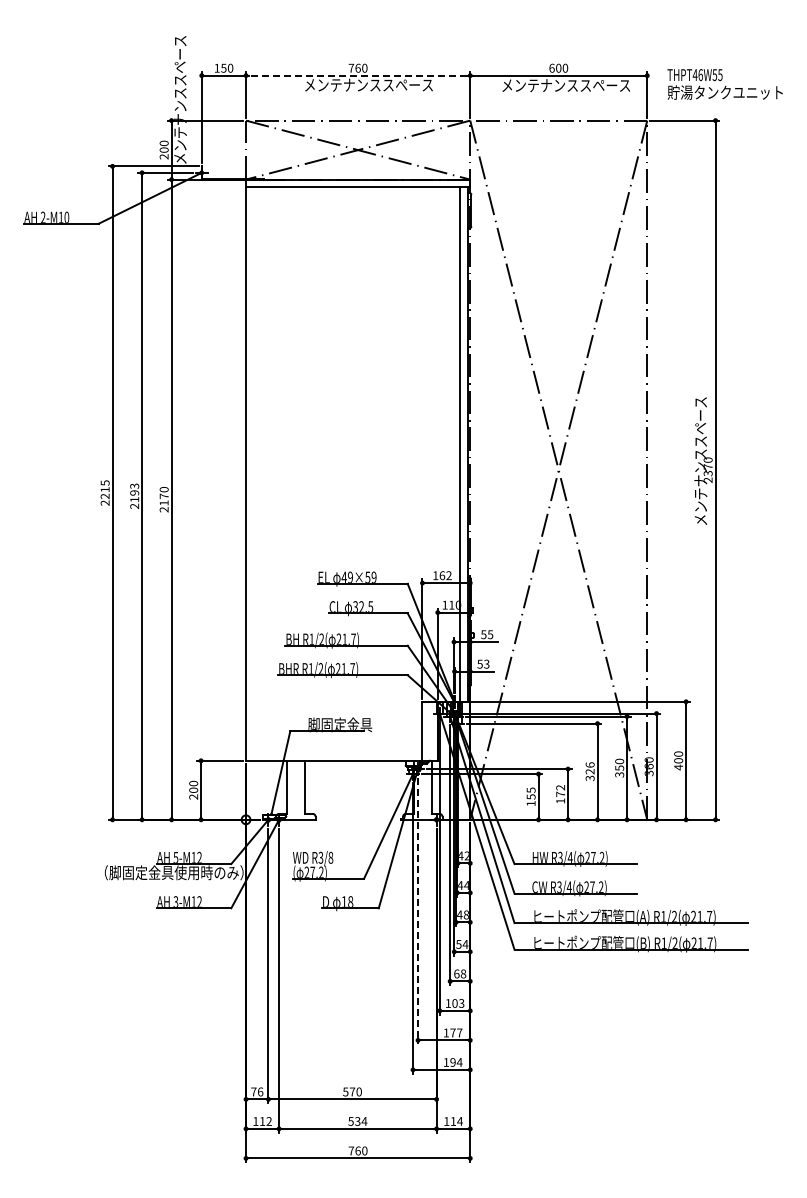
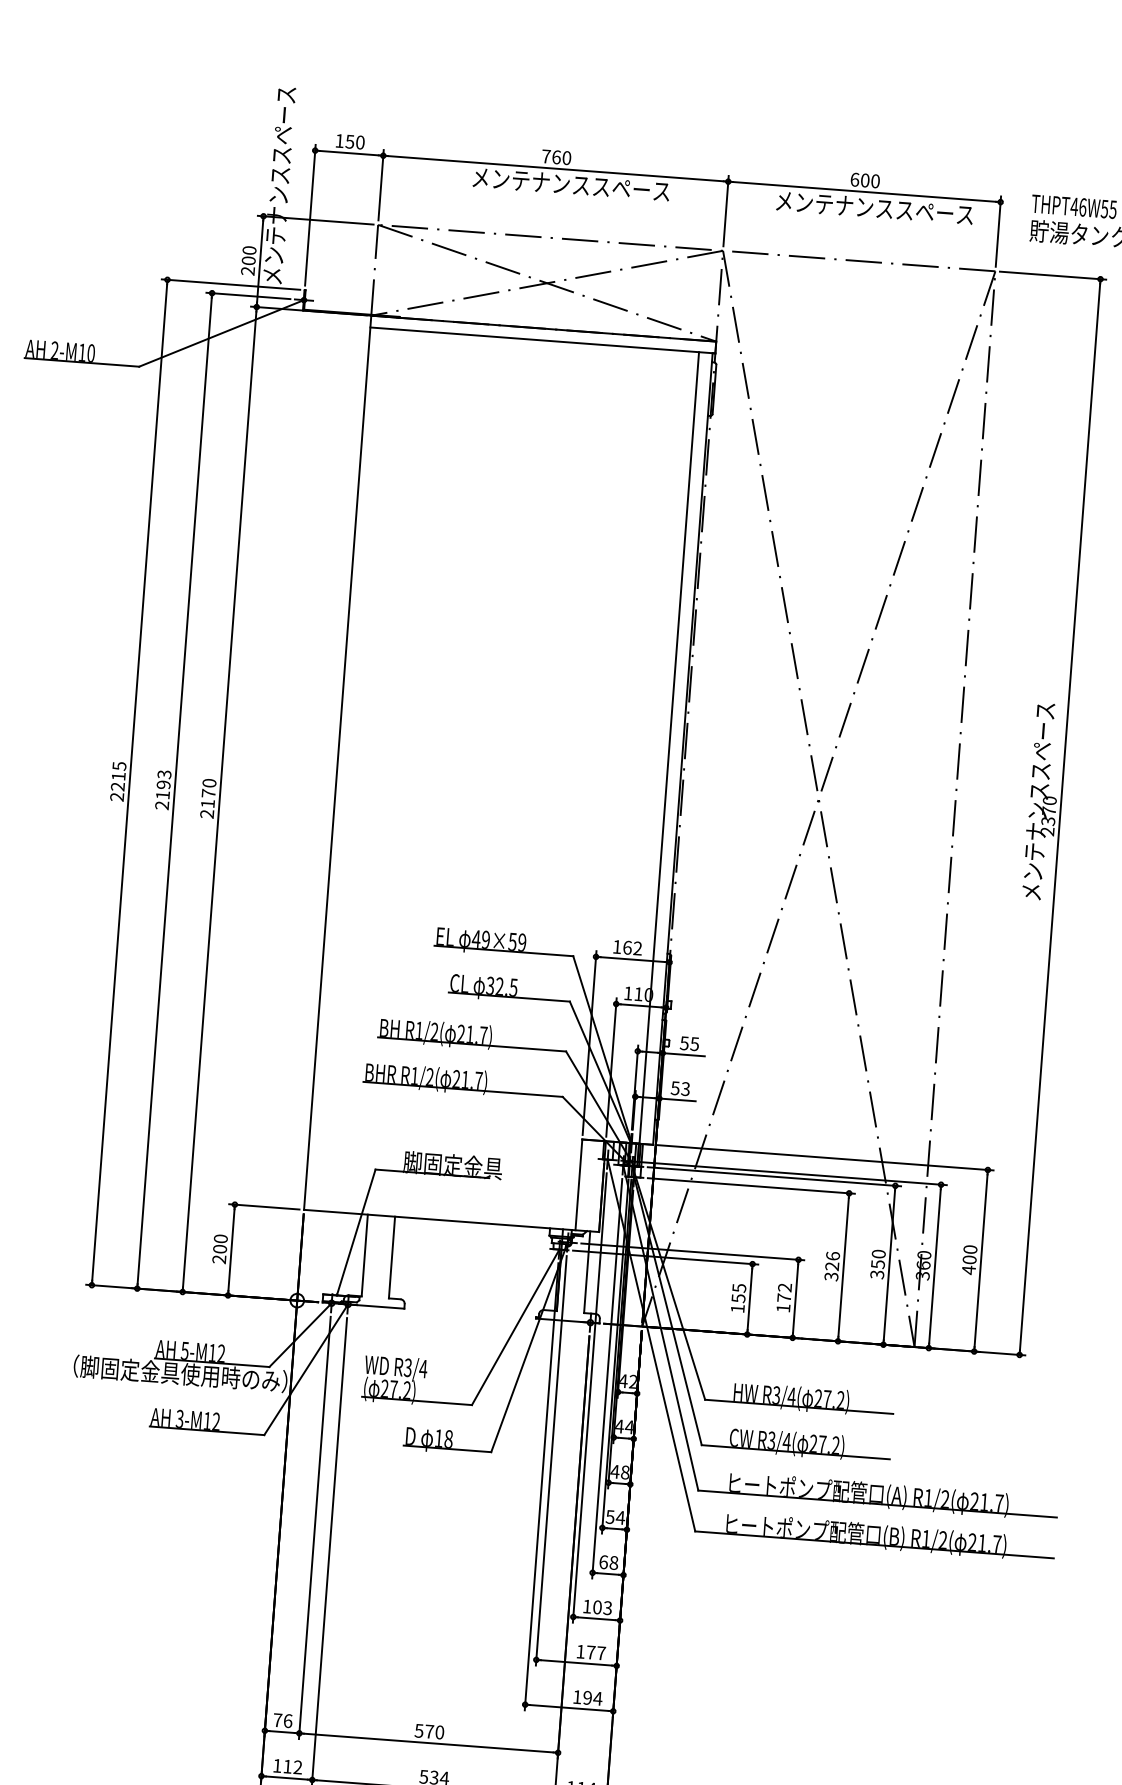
line: (357, 75) -> (554, 168), dashed -> solid
text: (330, 857) -> (422, 1368), R3/8 -> R3/4
line: (418, 911) -> (551, 1461), dashed -> solid

